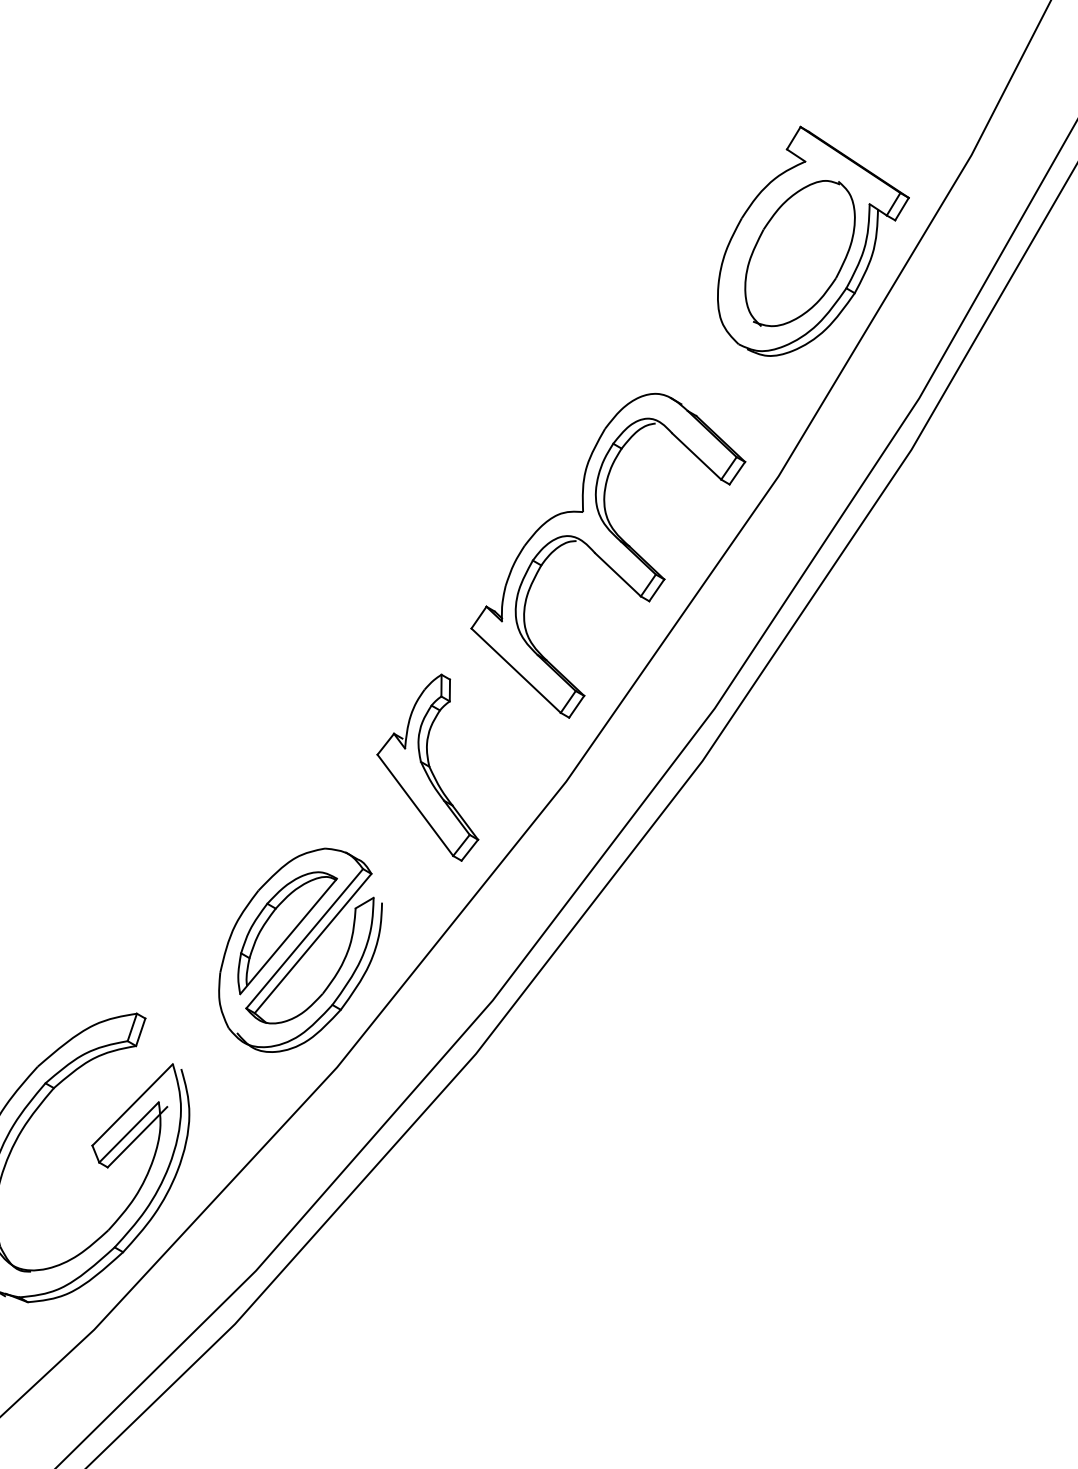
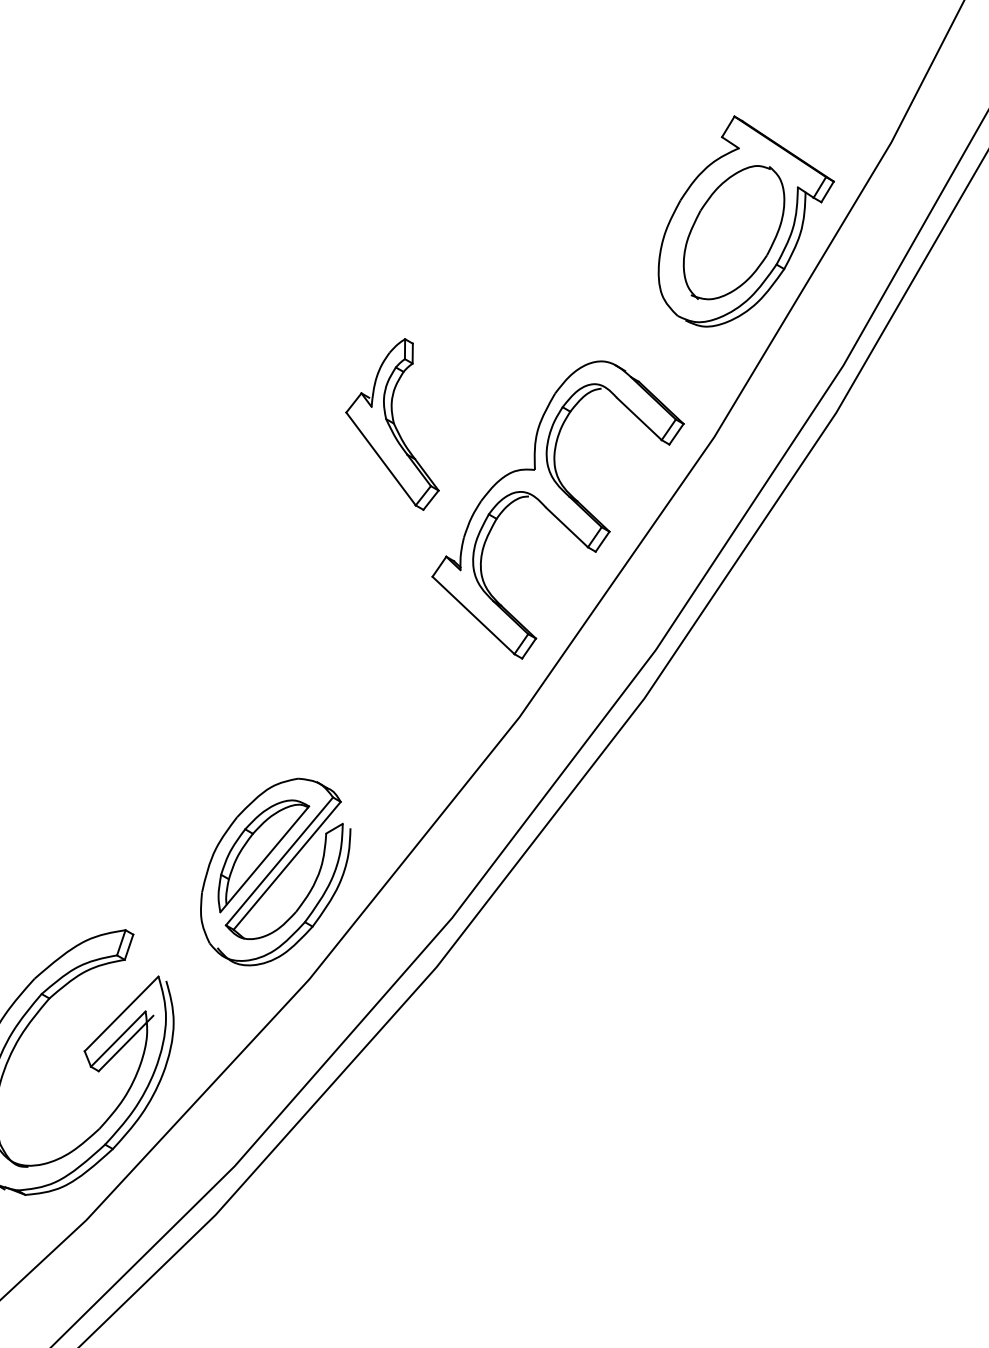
part: (427, 767) -> (392, 424), moved

